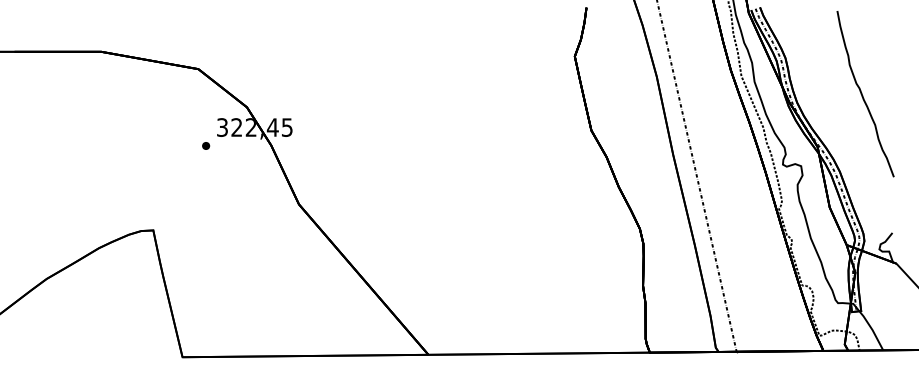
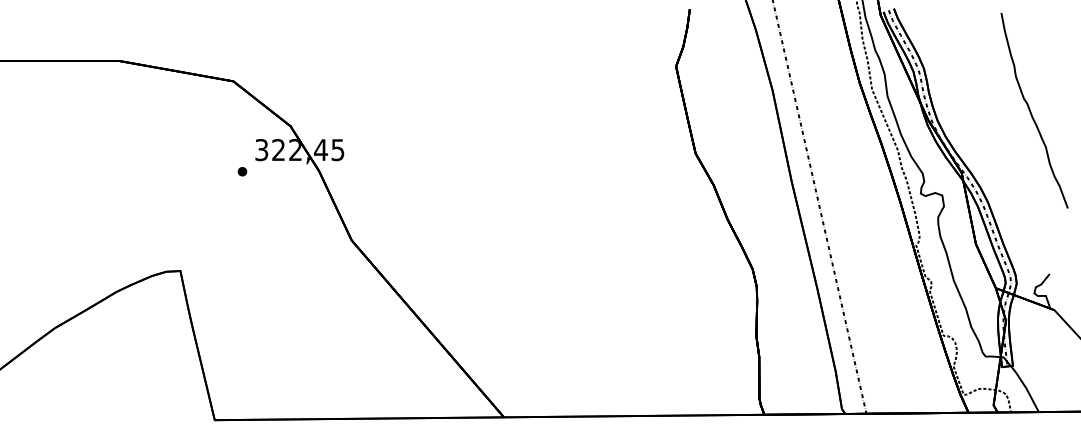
curve: (863, 95) -> (1032, 112), moved

